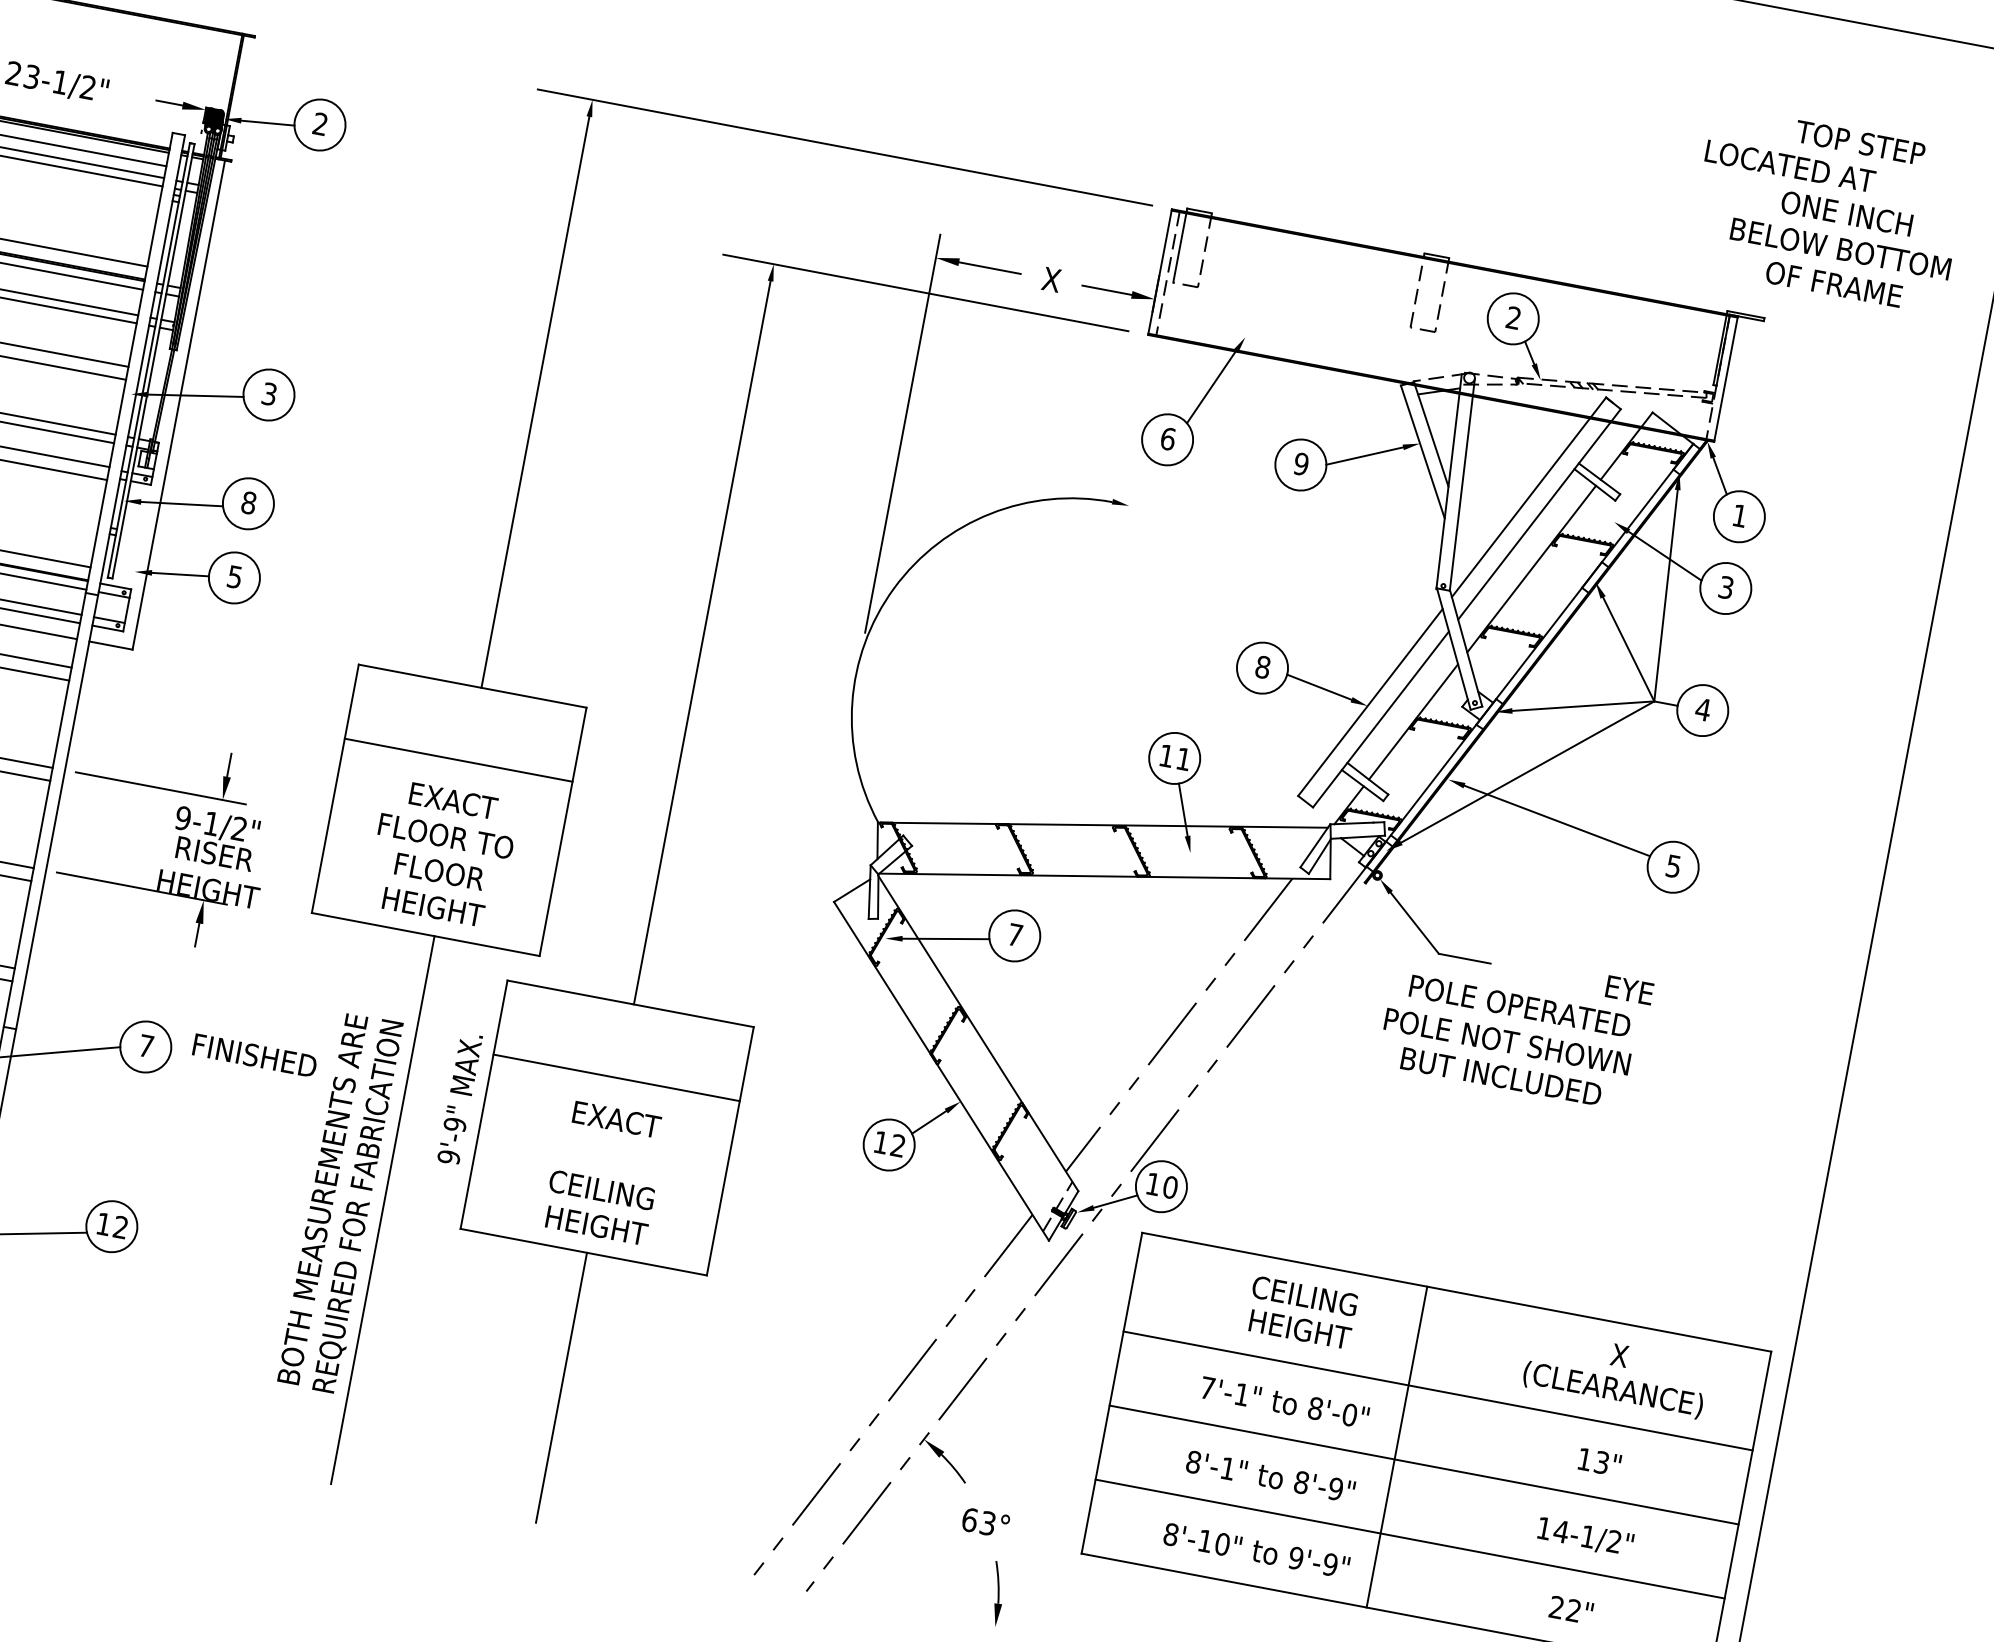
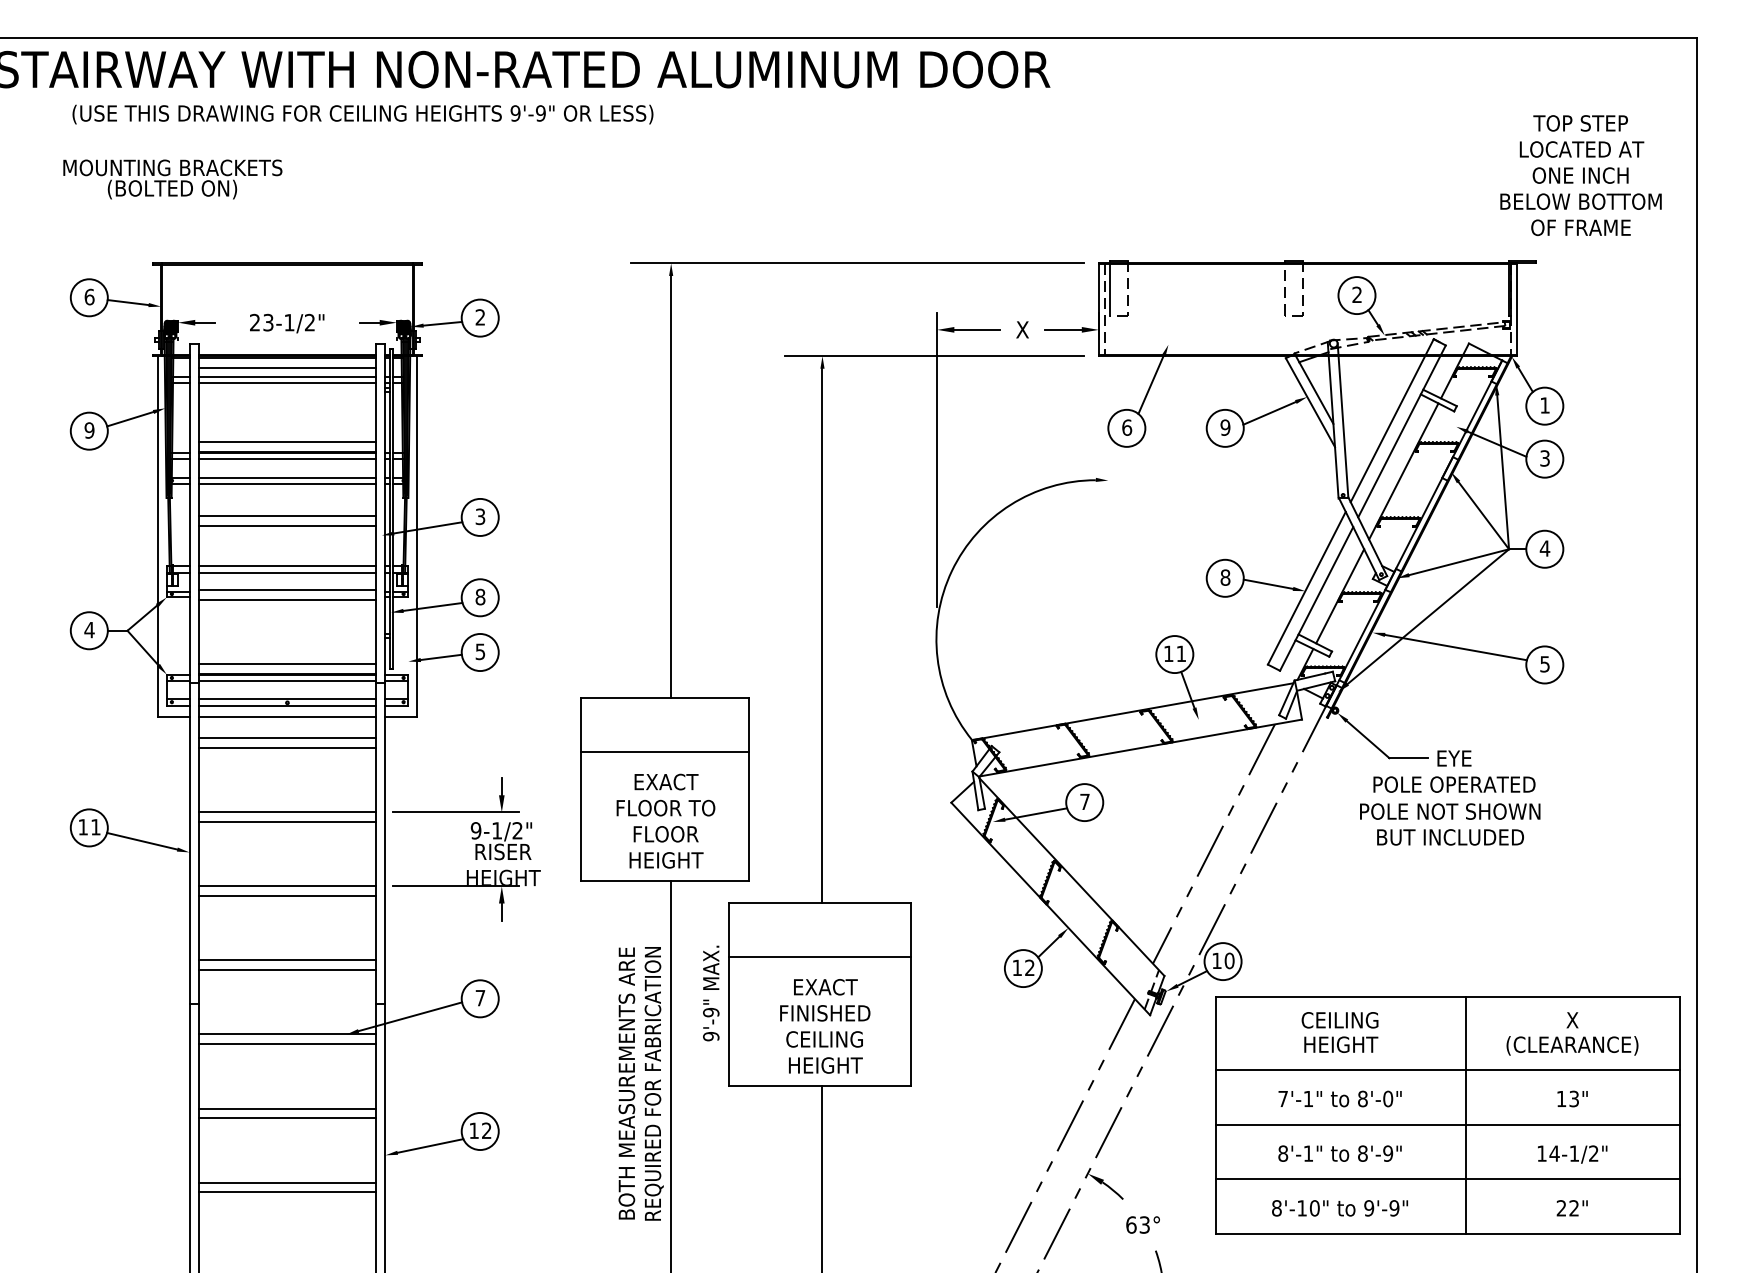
text: (1789, 166) -> (1581, 149), moved
text: (1629, 990) -> (1454, 758), moved
text: (255, 1056) -> (825, 1013), moved
line: (1397, 1447) -> (1466, 1115), moved

